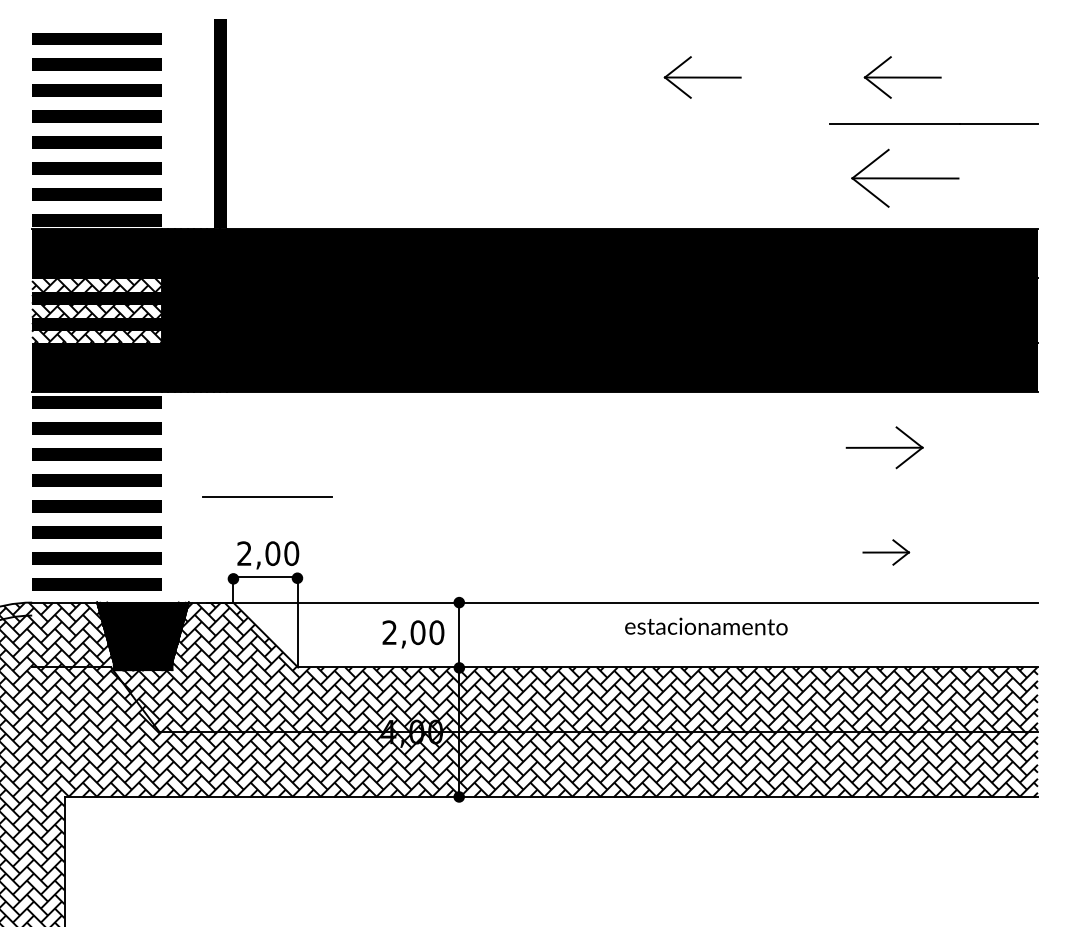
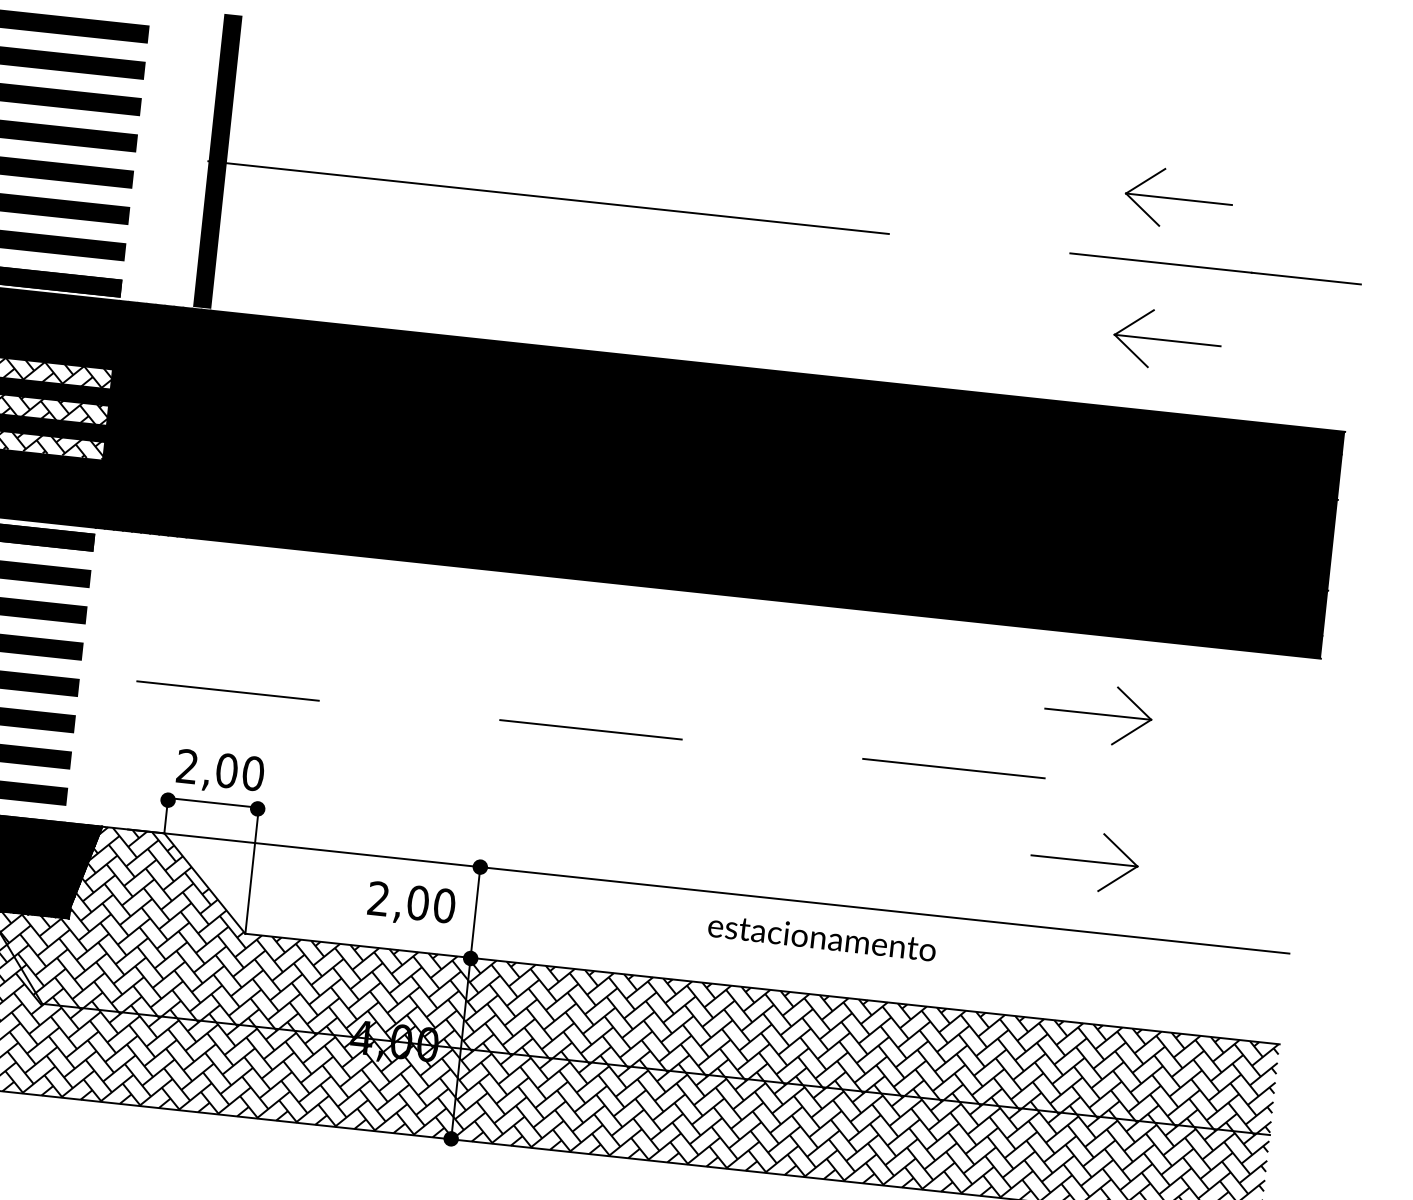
part: (702, 77) -> (898, 169), removed
line: (456, 124) -> (547, 198), added
part: (905, 177) -> (1167, 339), size x0.71
line: (527, 497) -> (591, 730), added
line: (786, 497) -> (953, 769), added
part: (886, 552) -> (1085, 860), size x1.67

